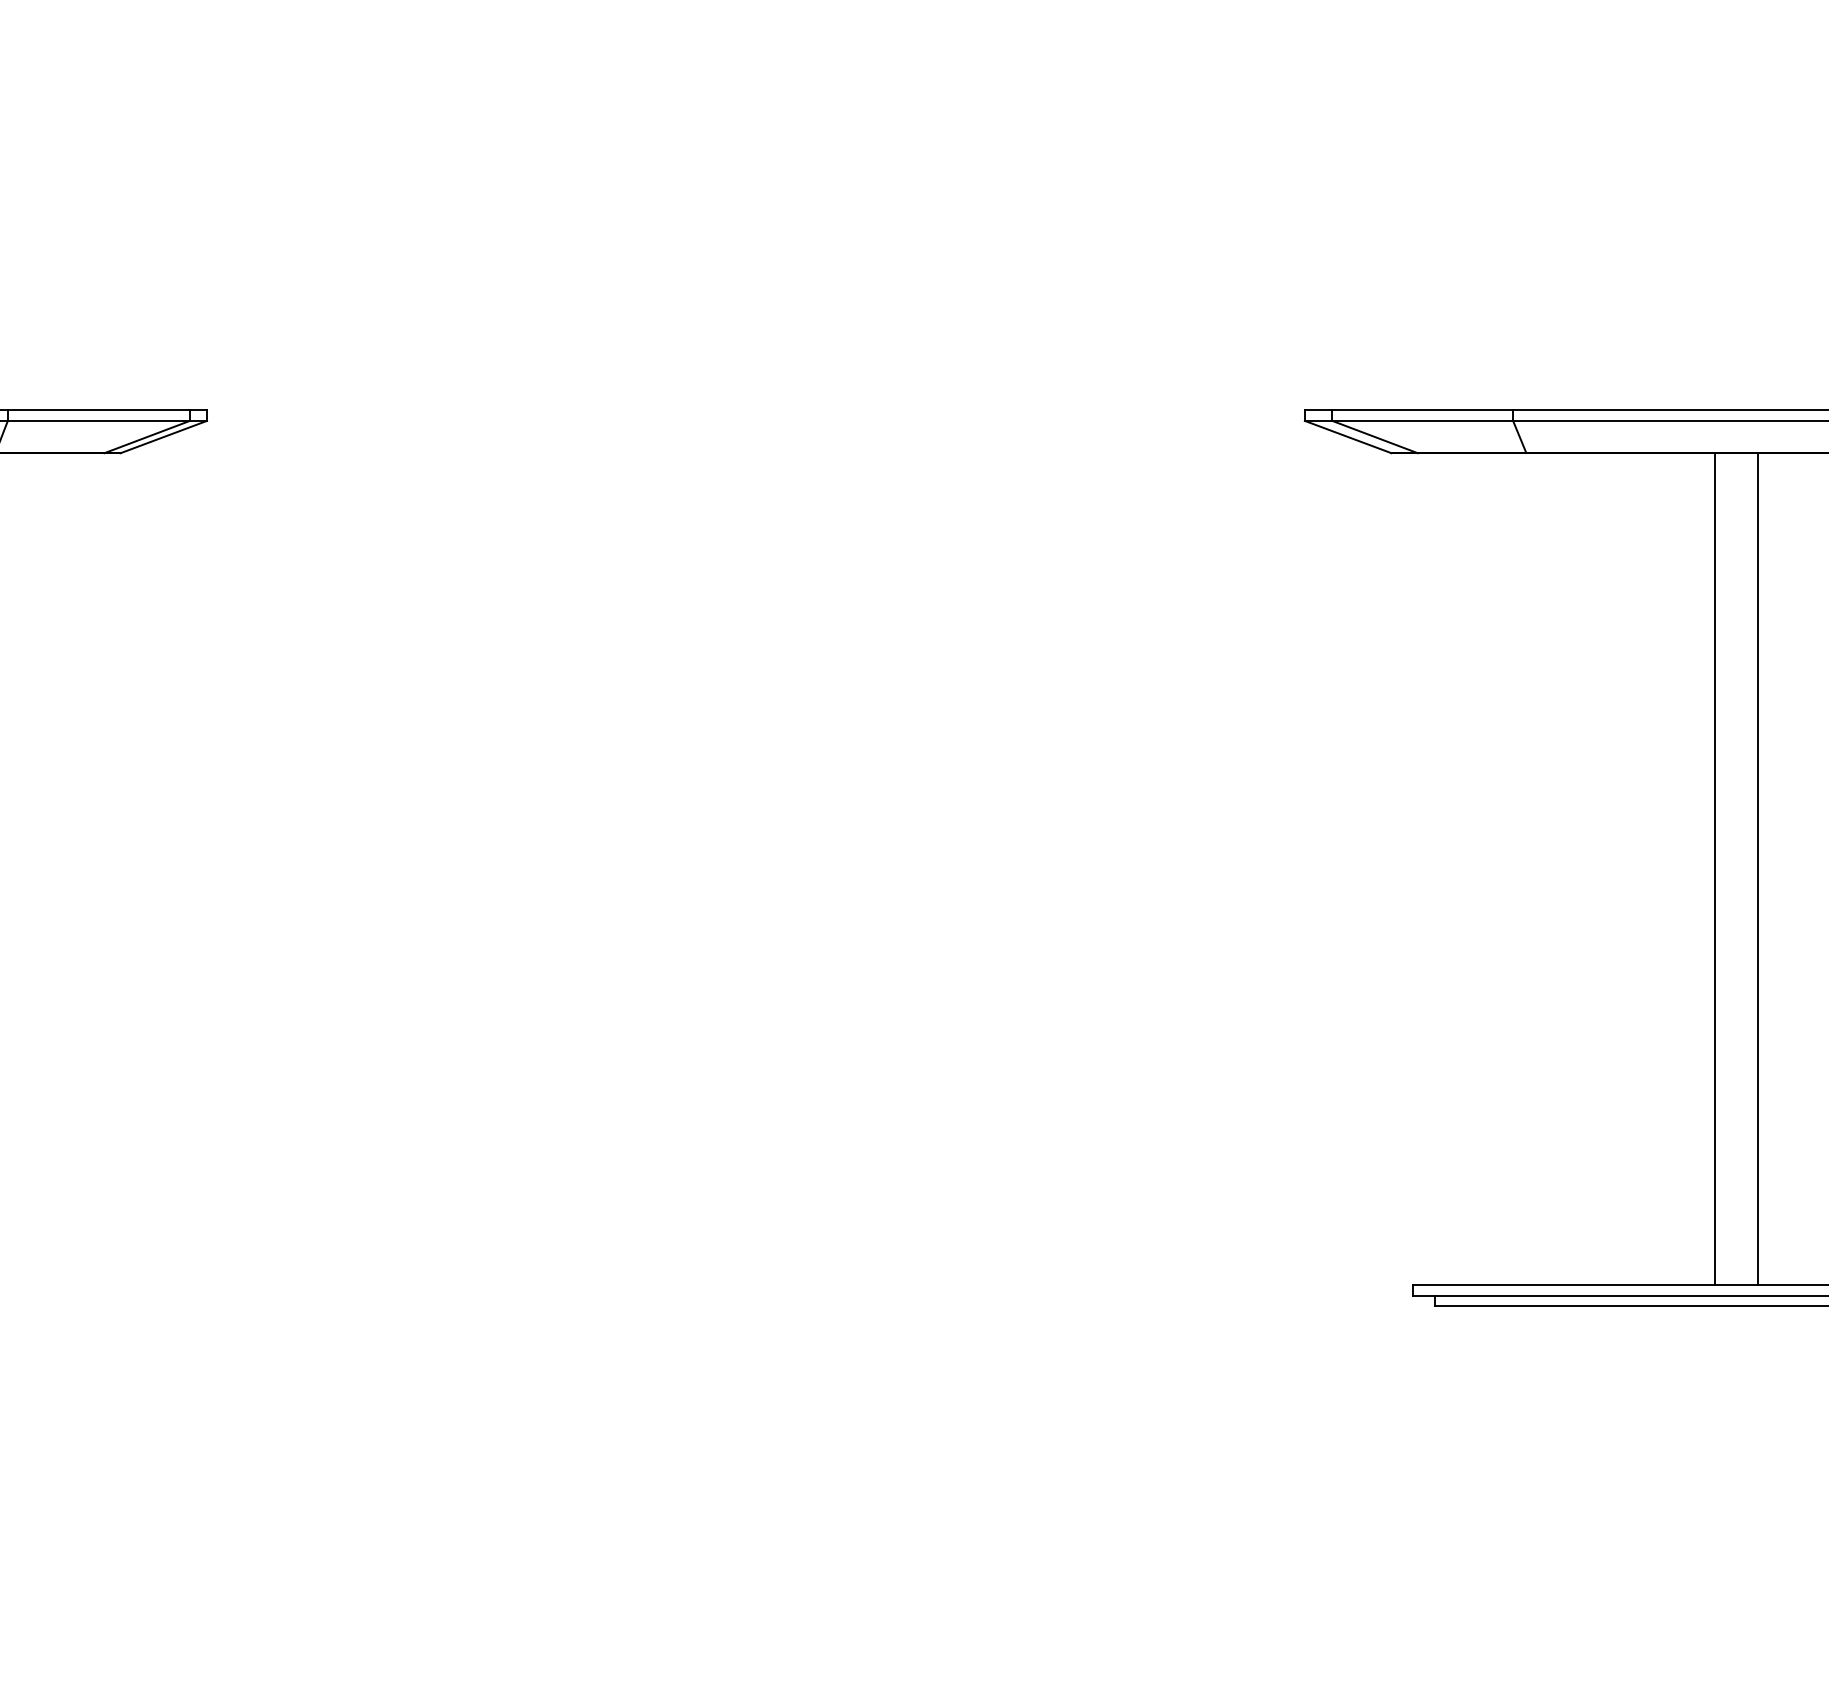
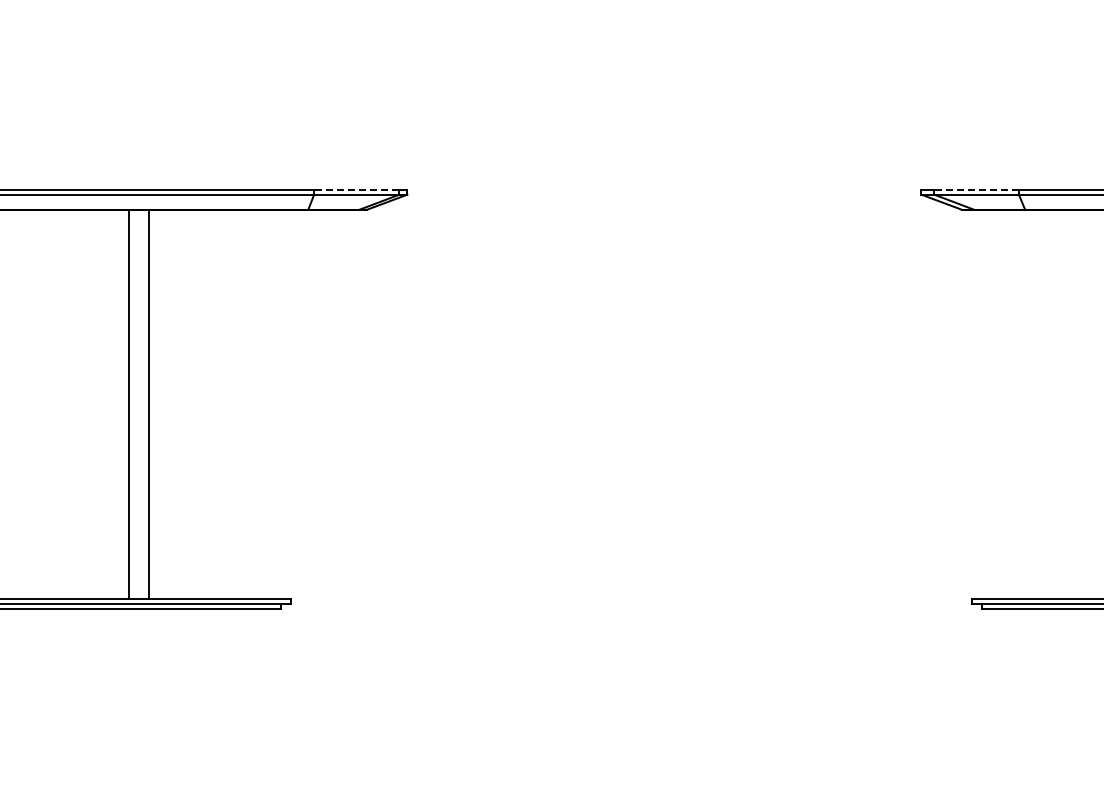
line: (98, 409) -> (356, 189), solid -> dashed
line: (1422, 409) -> (976, 189), solid -> dashed

